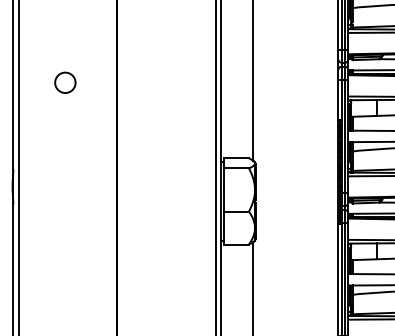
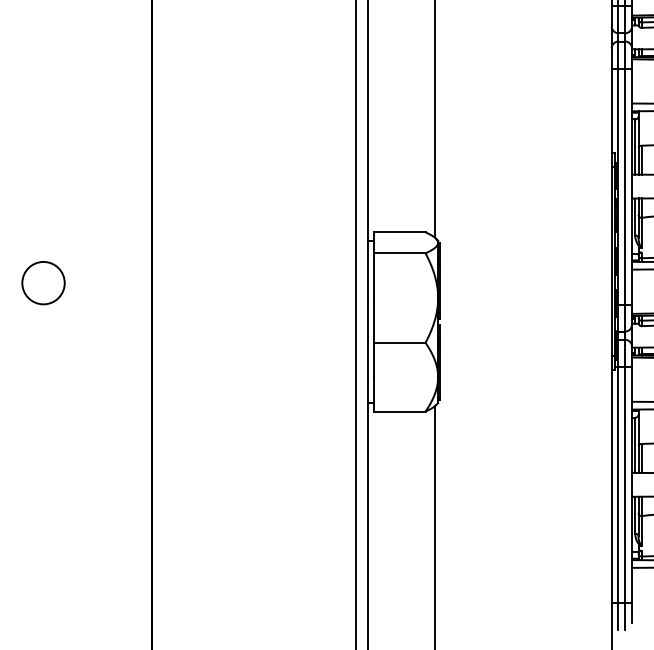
circle: (65, 82) -> (43, 282), moved

